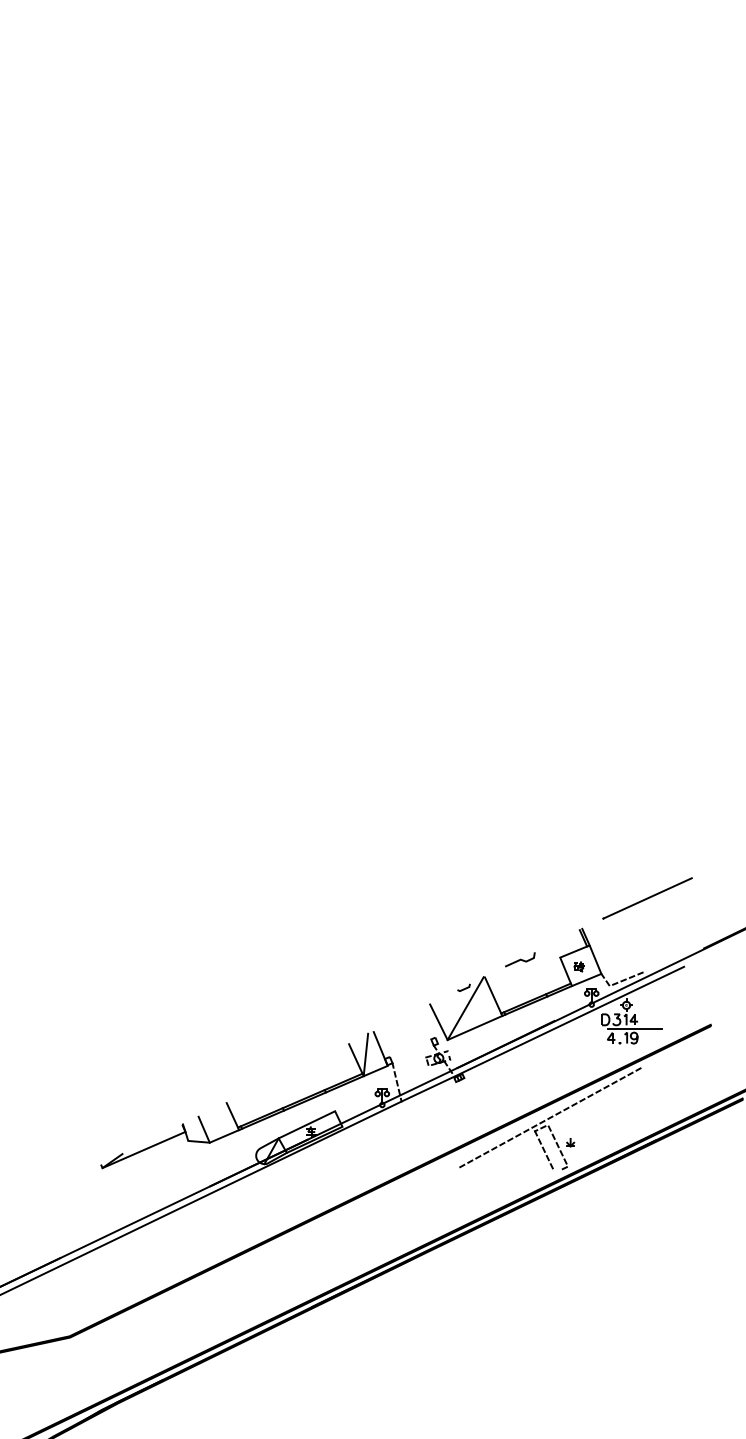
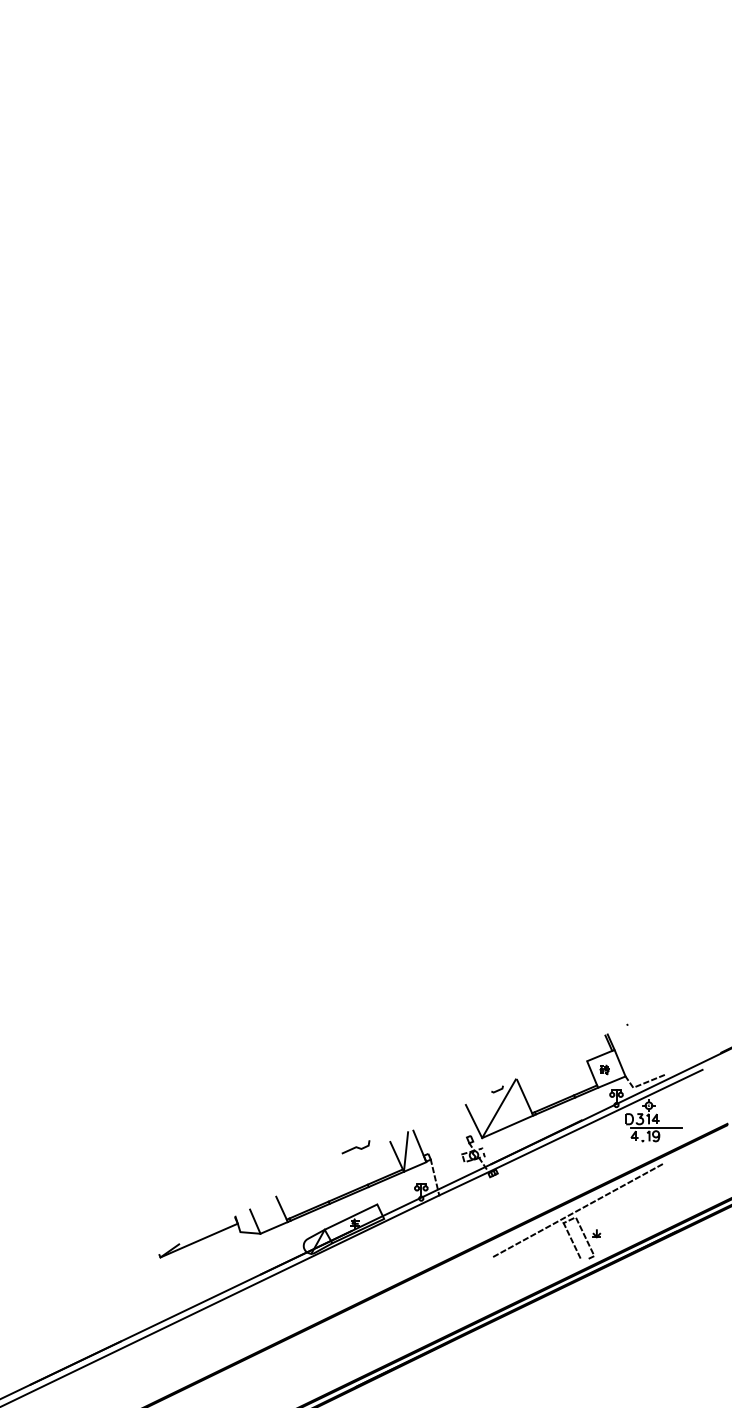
line: (647, 897) -> (668, 1005), removed
curve: (519, 960) -> (355, 1147), moved

